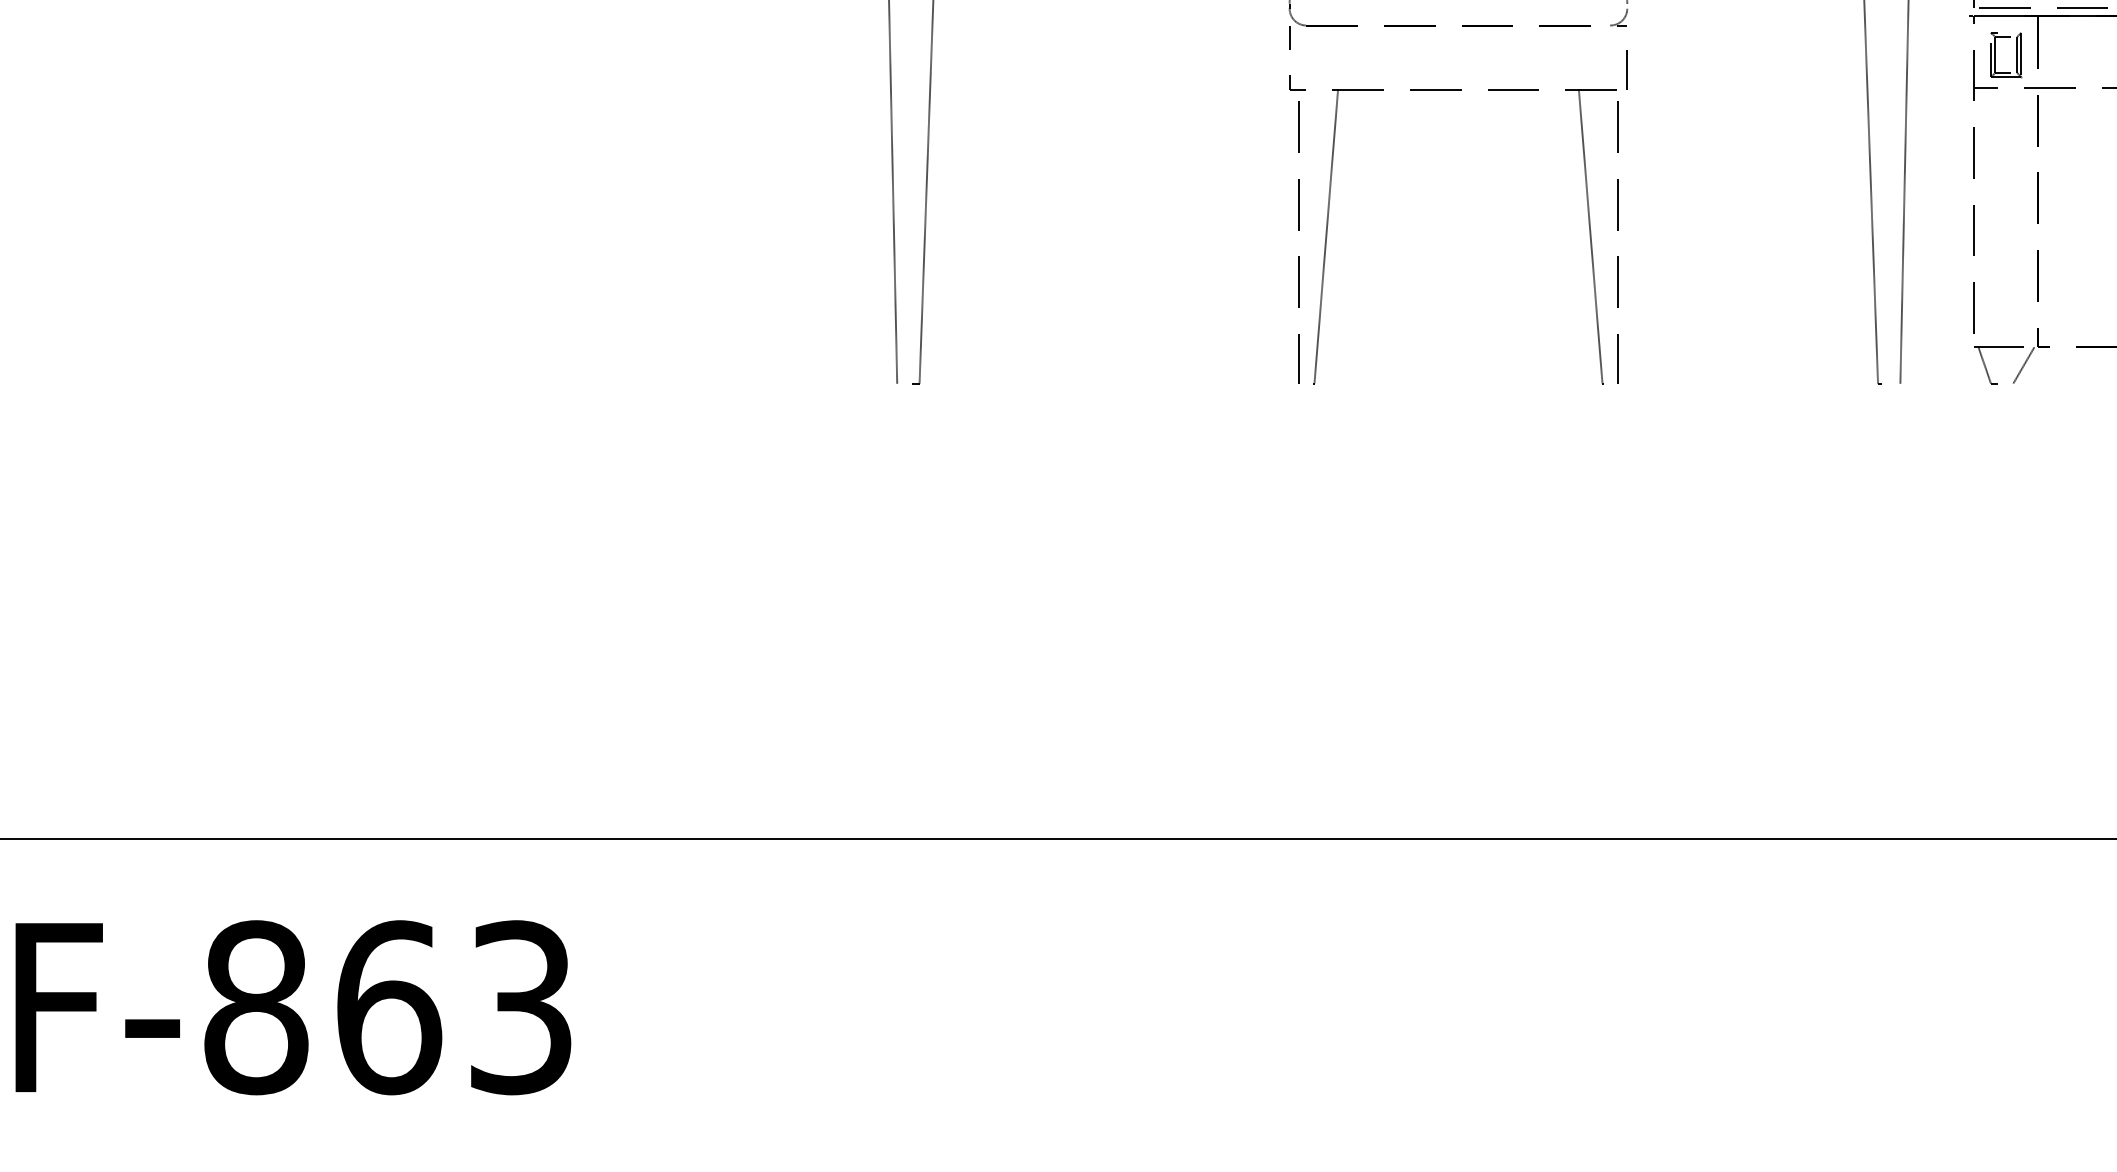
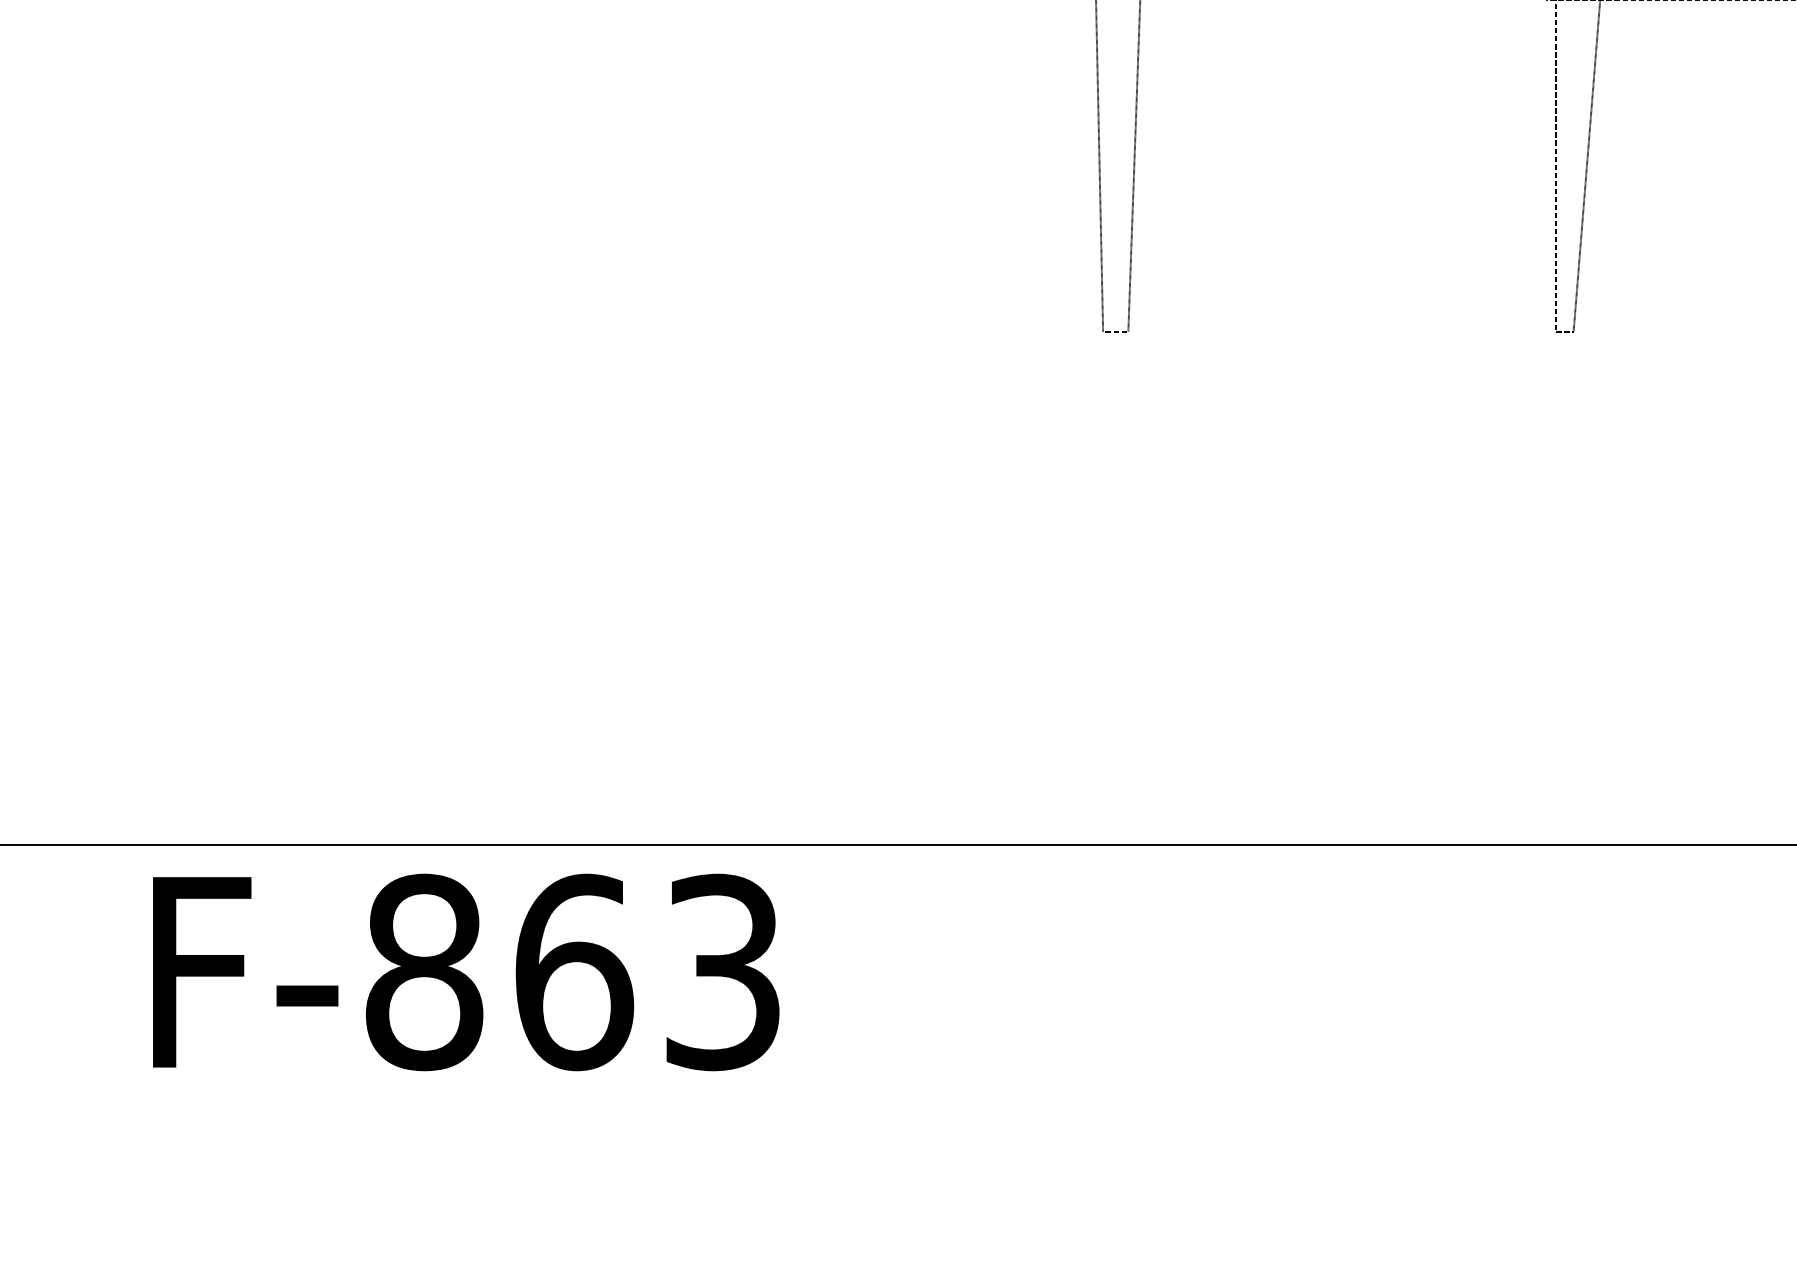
text: (293, 1007) -> (466, 972), moved

